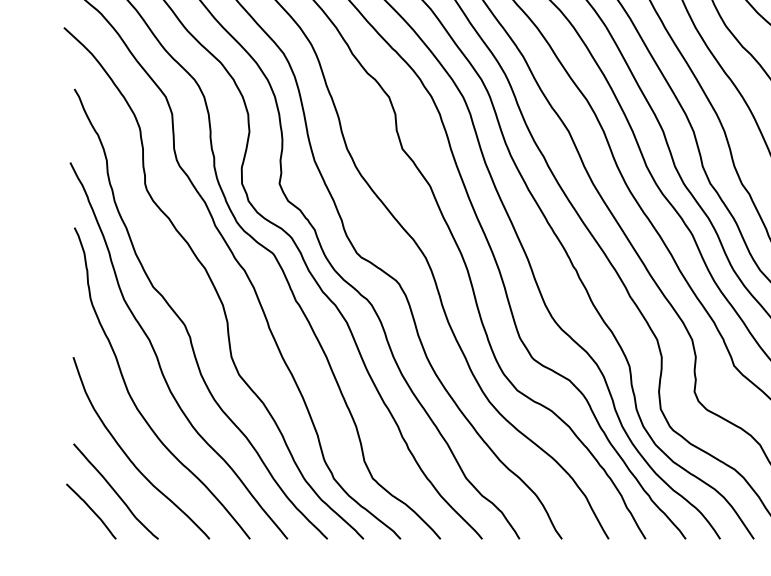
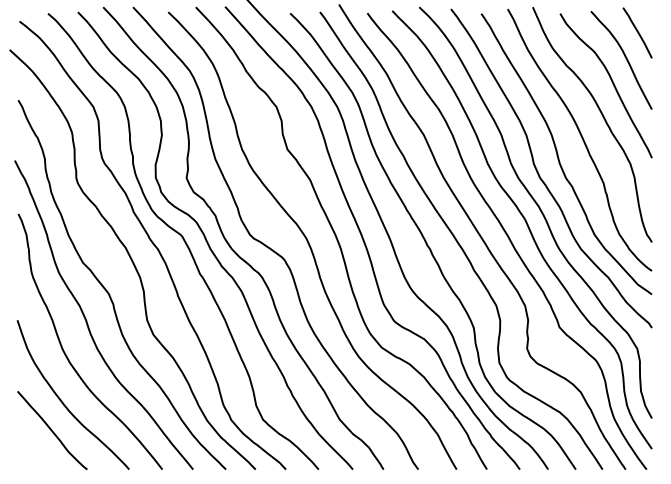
curve: (90, 509) -> (31, 445), removed

